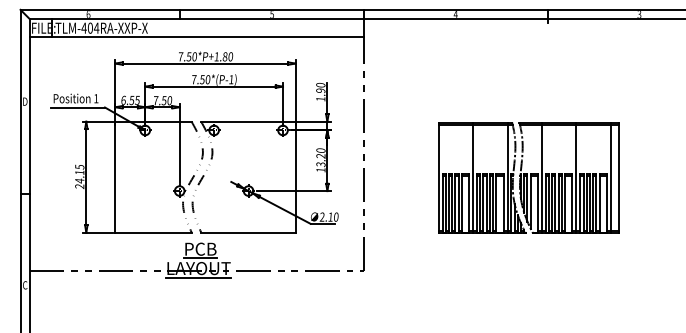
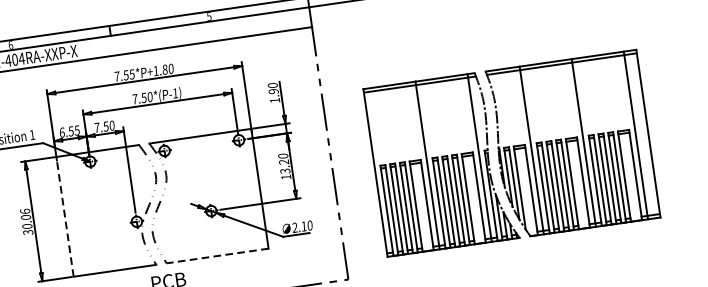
text: (194, 56) -> (131, 74), 7.50*P+1.80 -> 7.55*P+1.80
text: (79, 176) -> (26, 221), 24.15 -> 30.06
line: (115, 176) -> (65, 216), solid -> dashed
part: (528, 177) -> (511, 152), size x1.4
line: (247, 232) -> (216, 256), solid -> dashed

